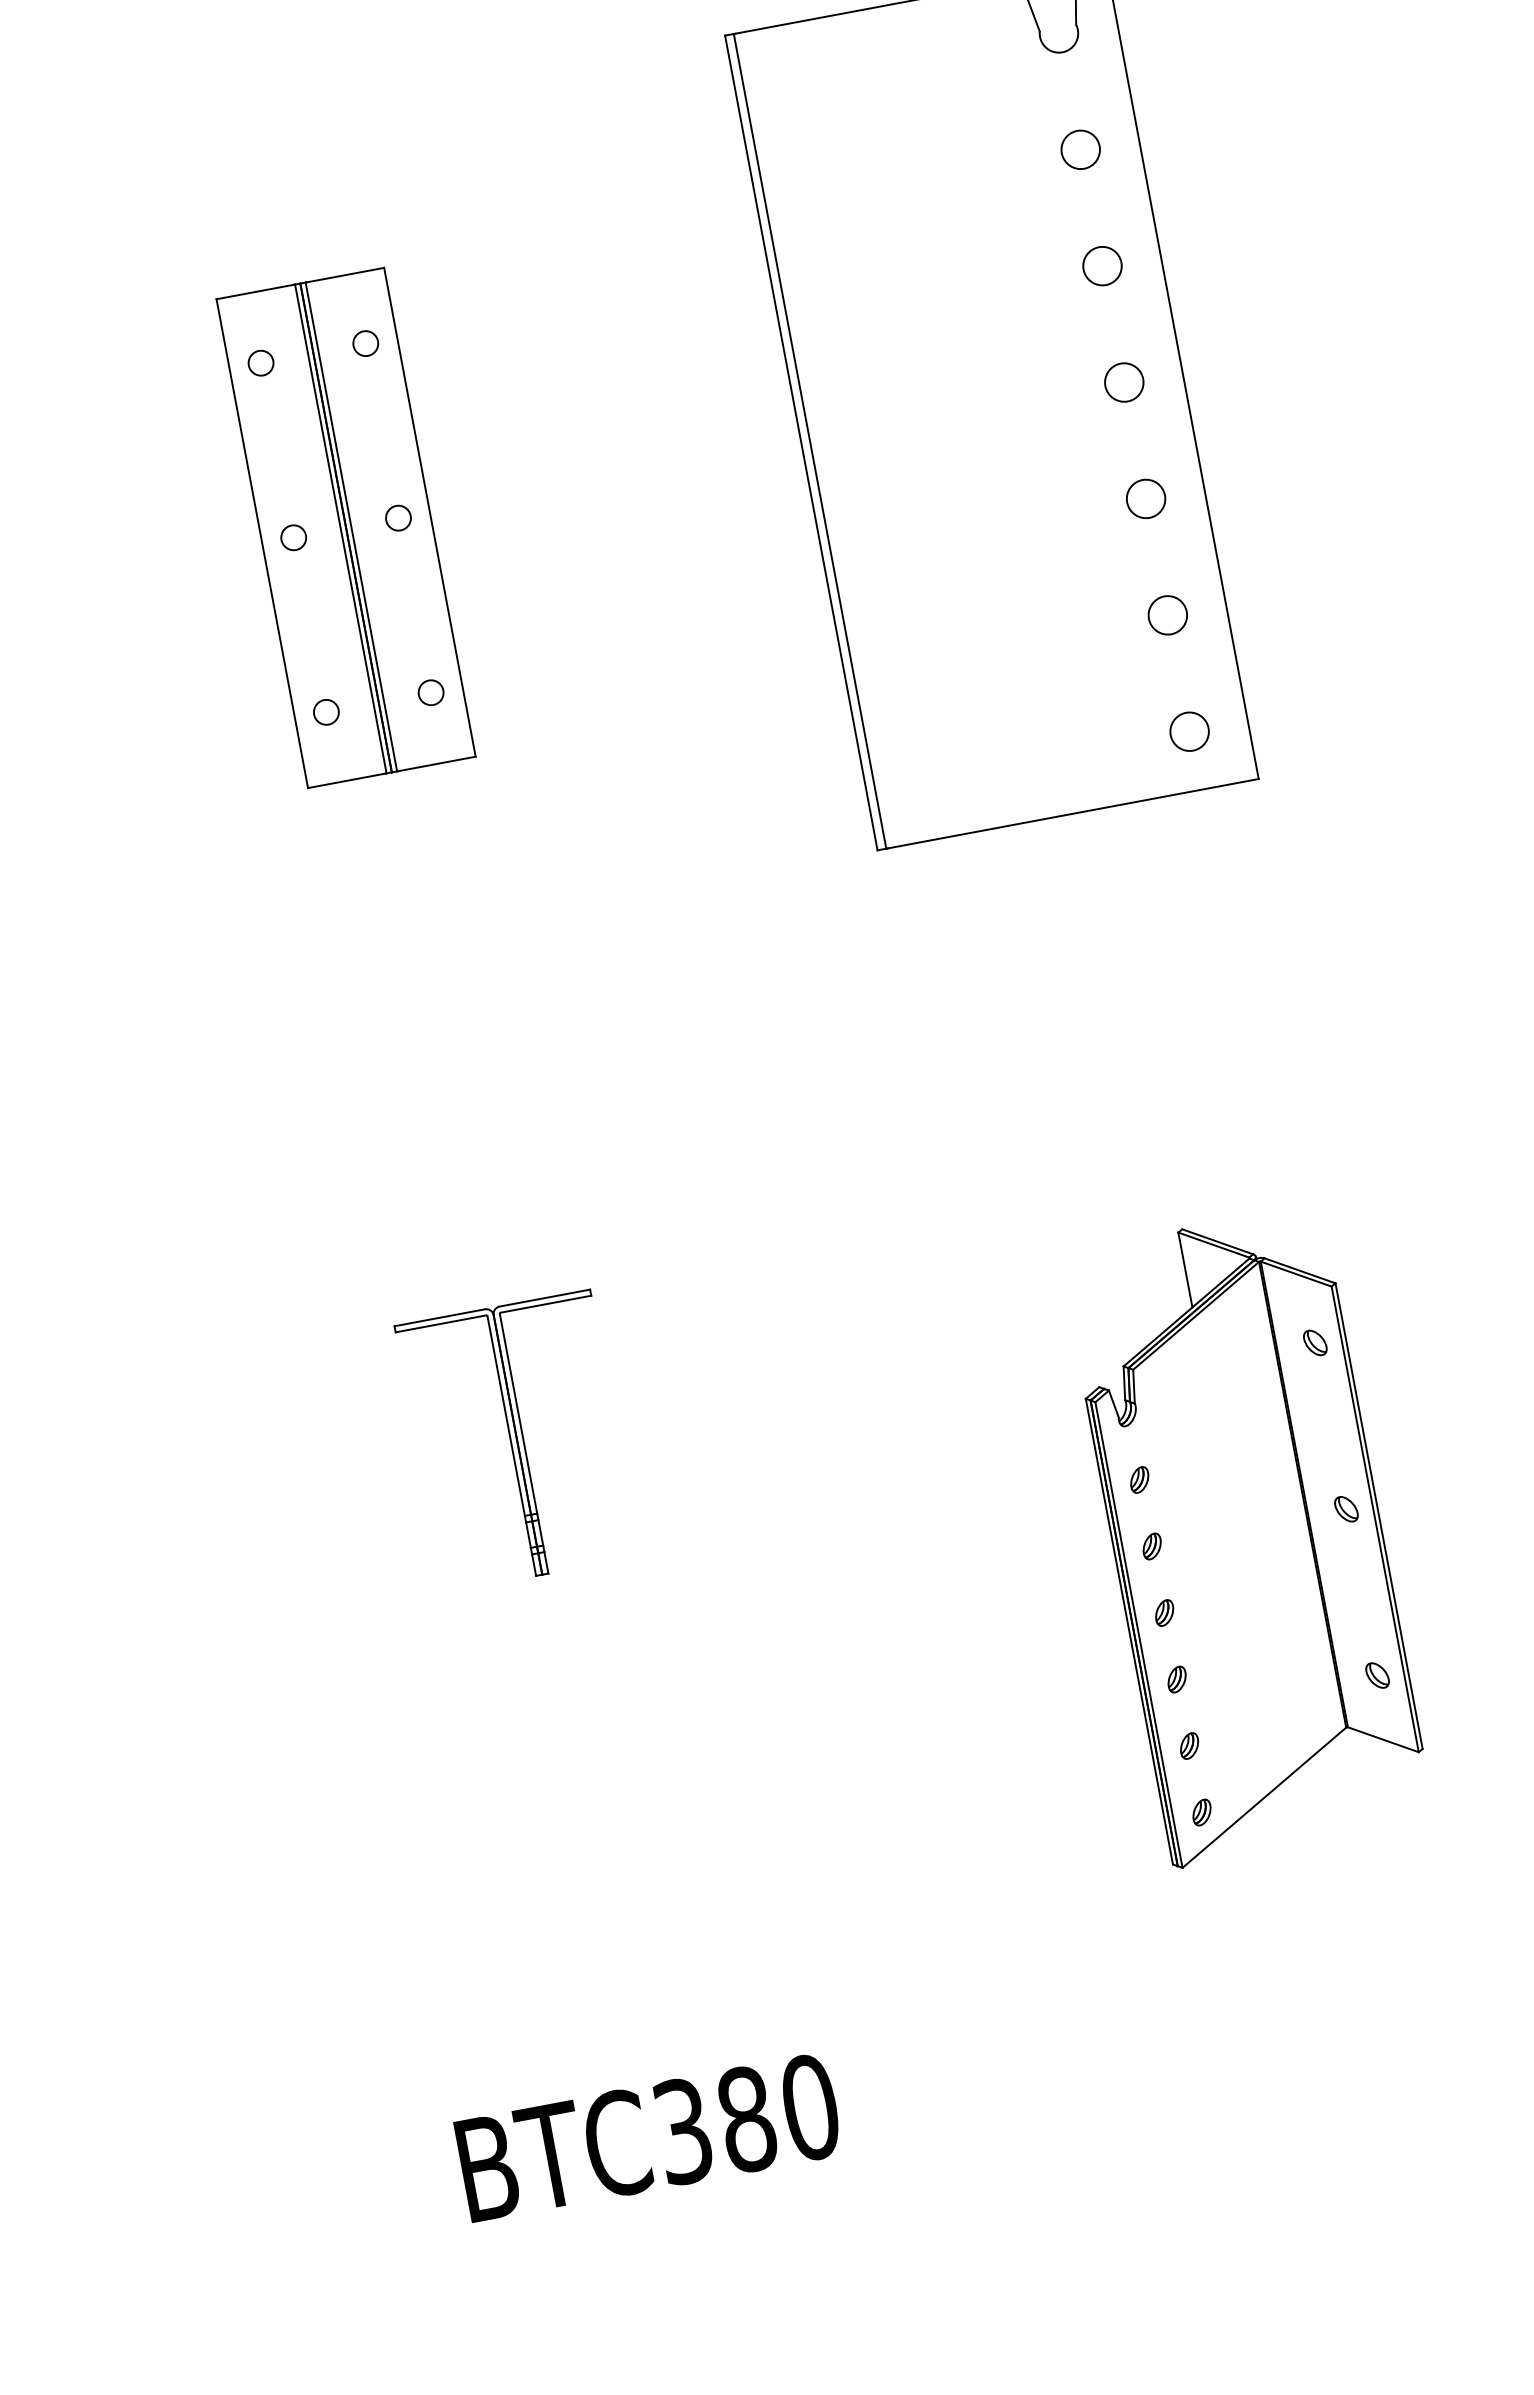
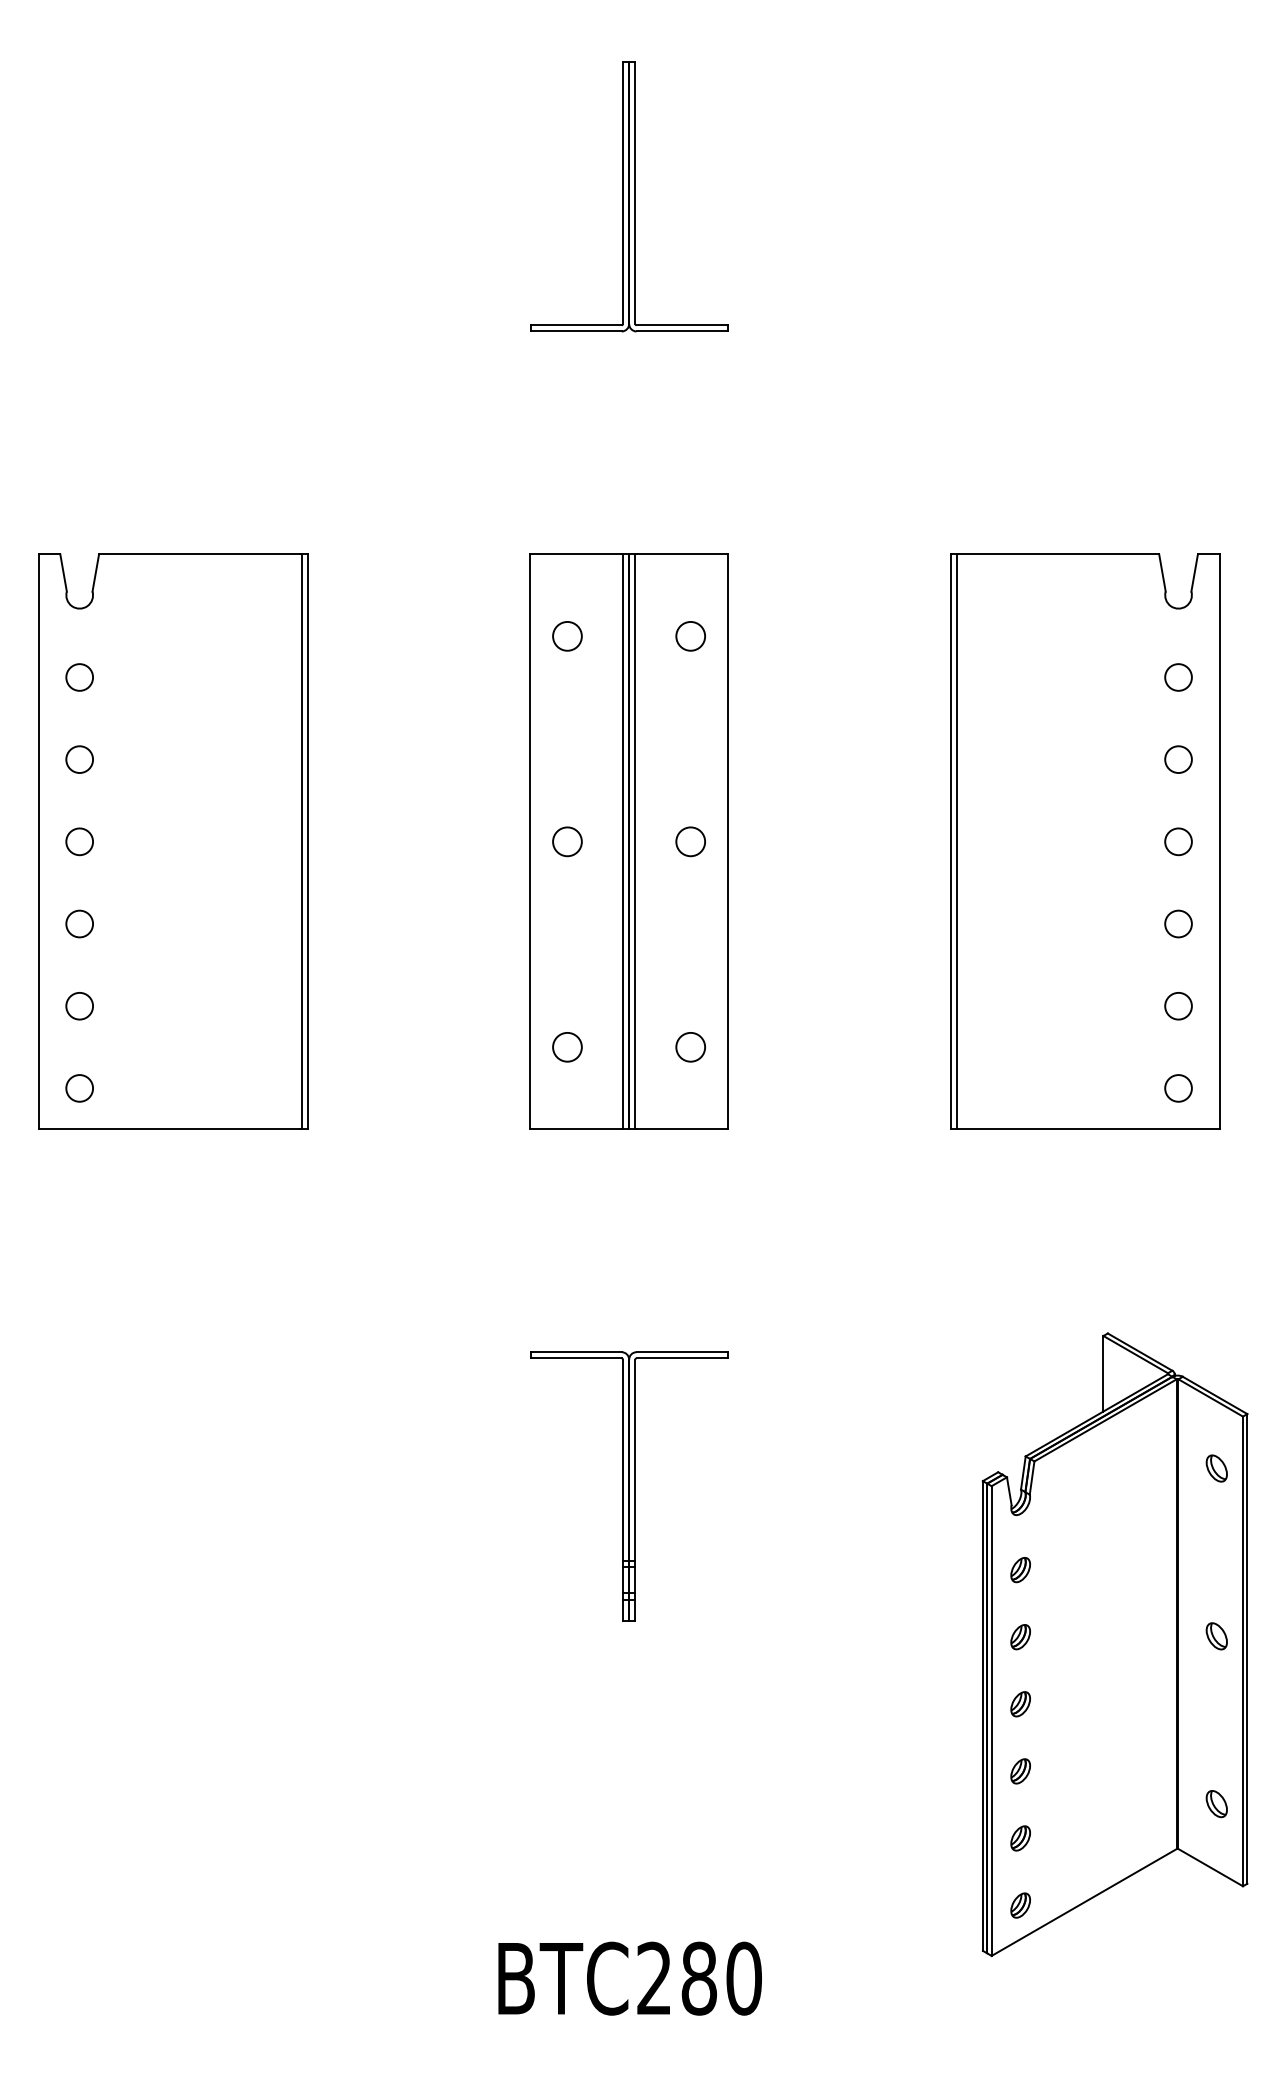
part: (345, 527) -> (628, 841), size x1.67
part: (517, 1440) -> (629, 1486), size x1.43
part: (1246, 1536) -> (1114, 1644), size x1.43
text: (683, 2131) -> (654, 1978), BTC380 -> BTC280

